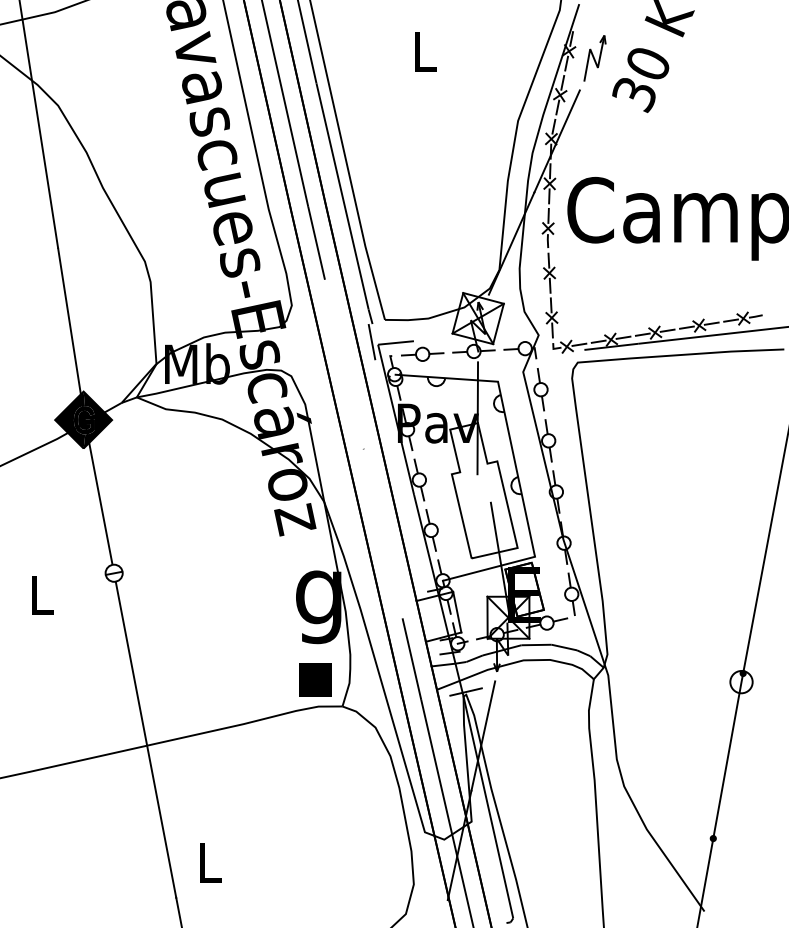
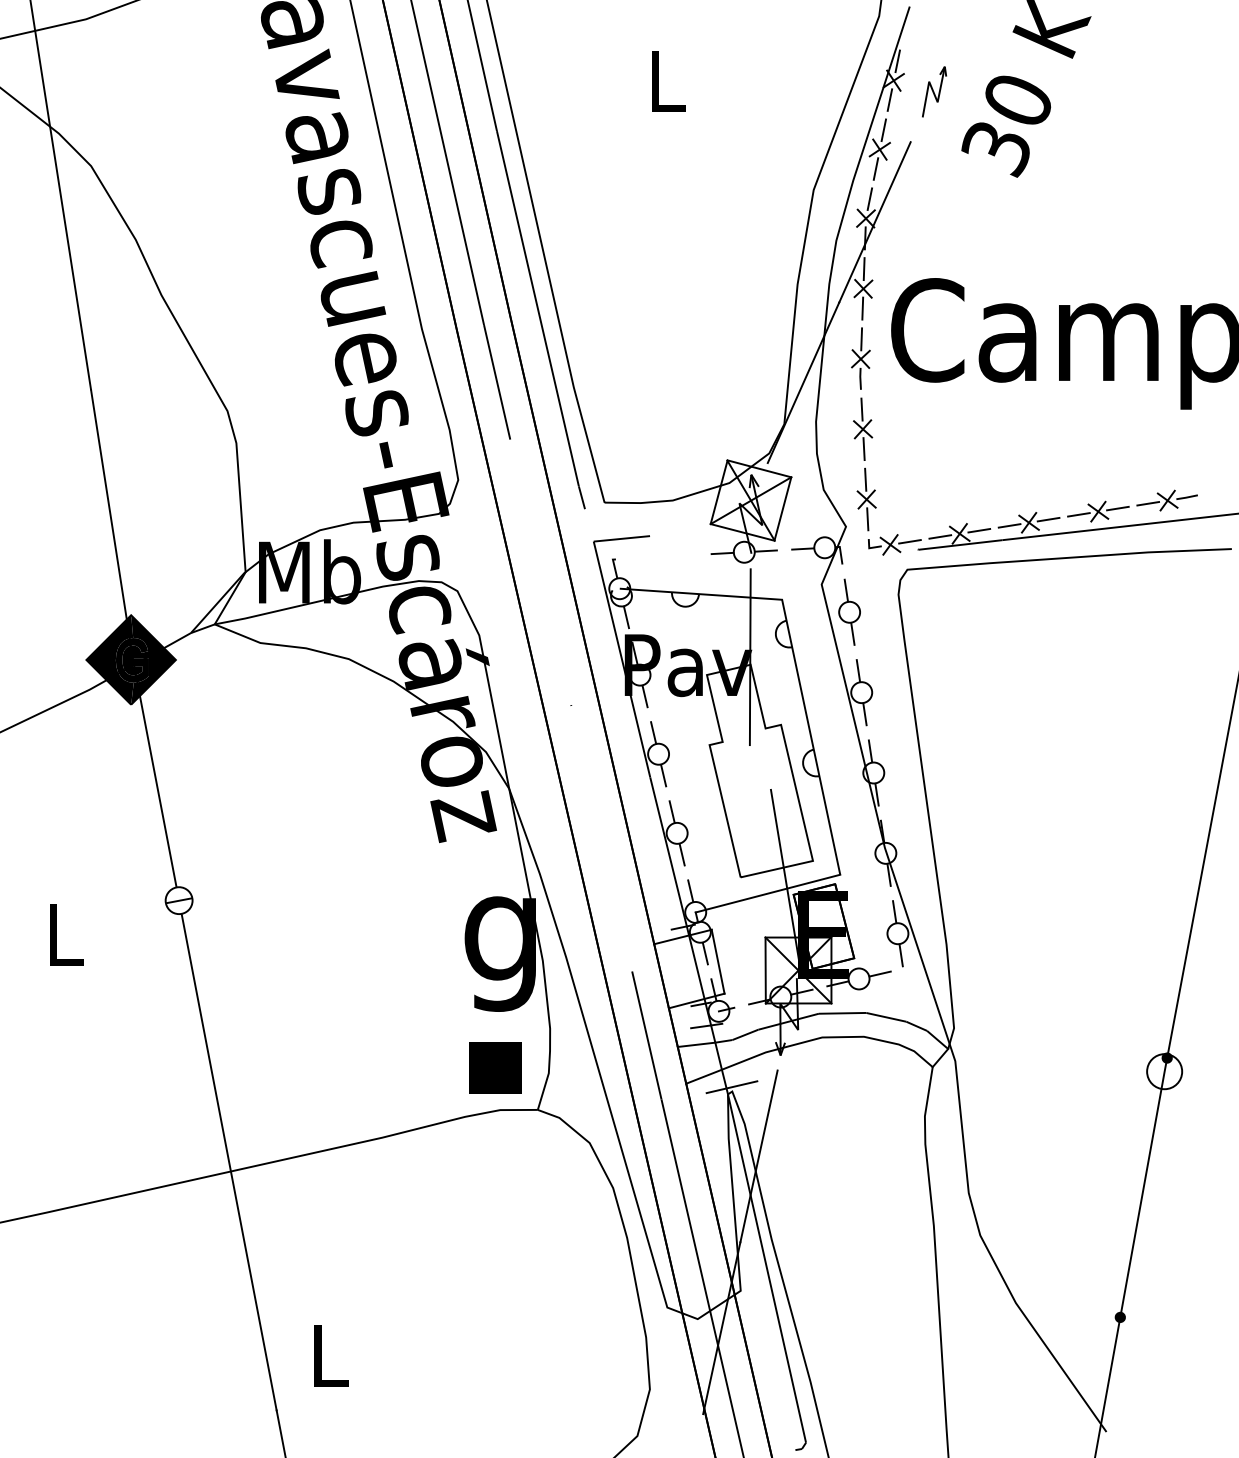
part: (594, 58) -> (933, 92), size x0.7
line: (371, 342) -> (583, 538), removed
part: (422, 353) -> (663, 555), removed

